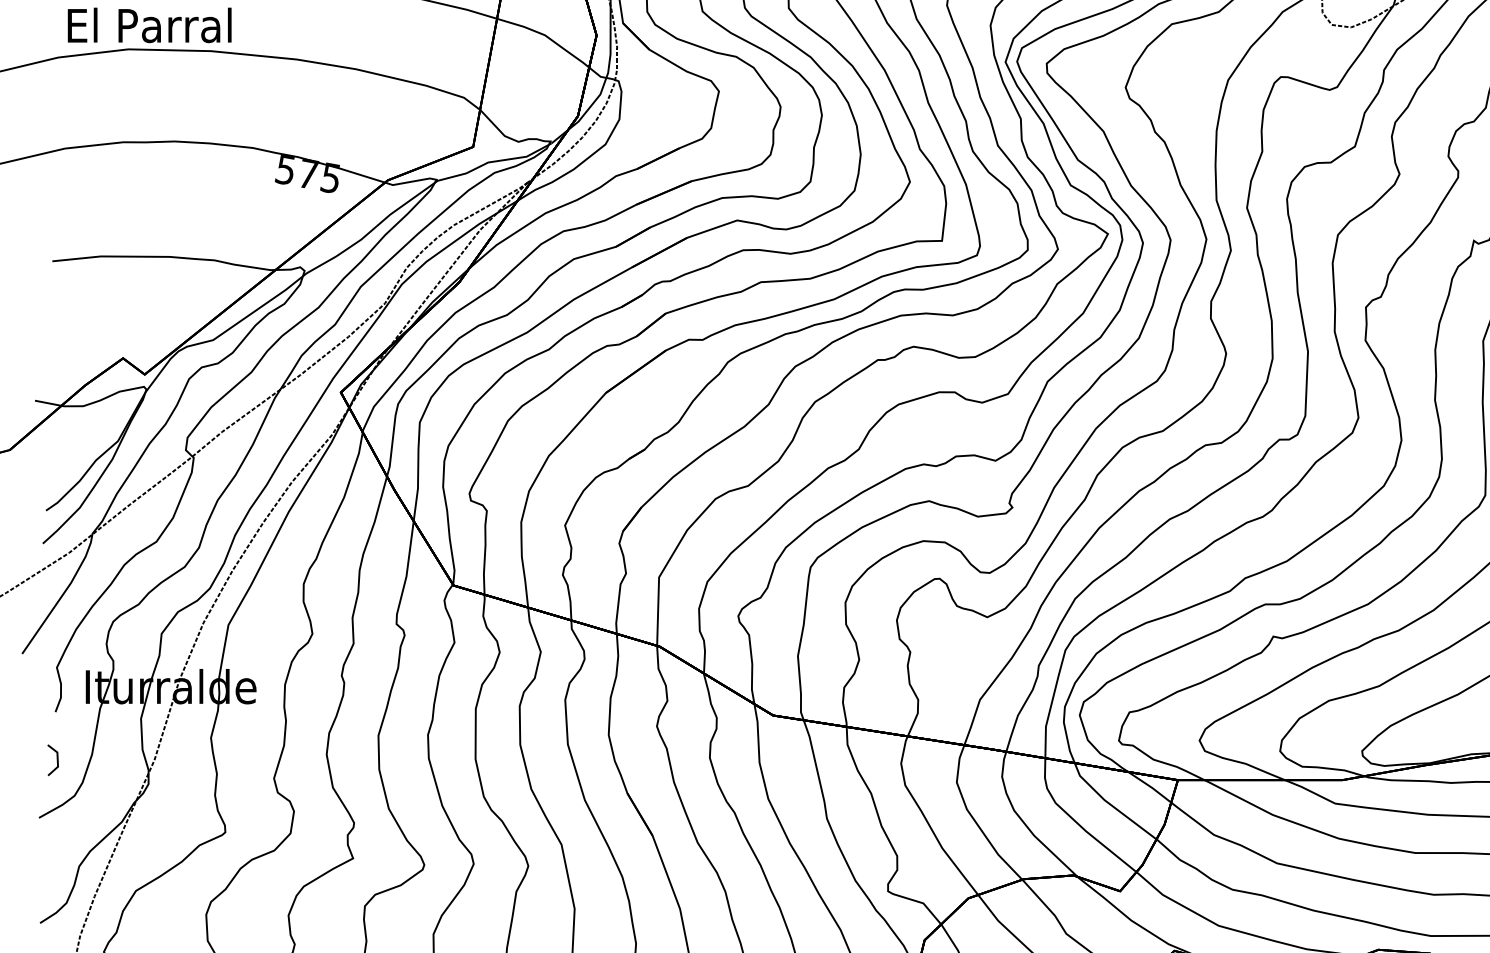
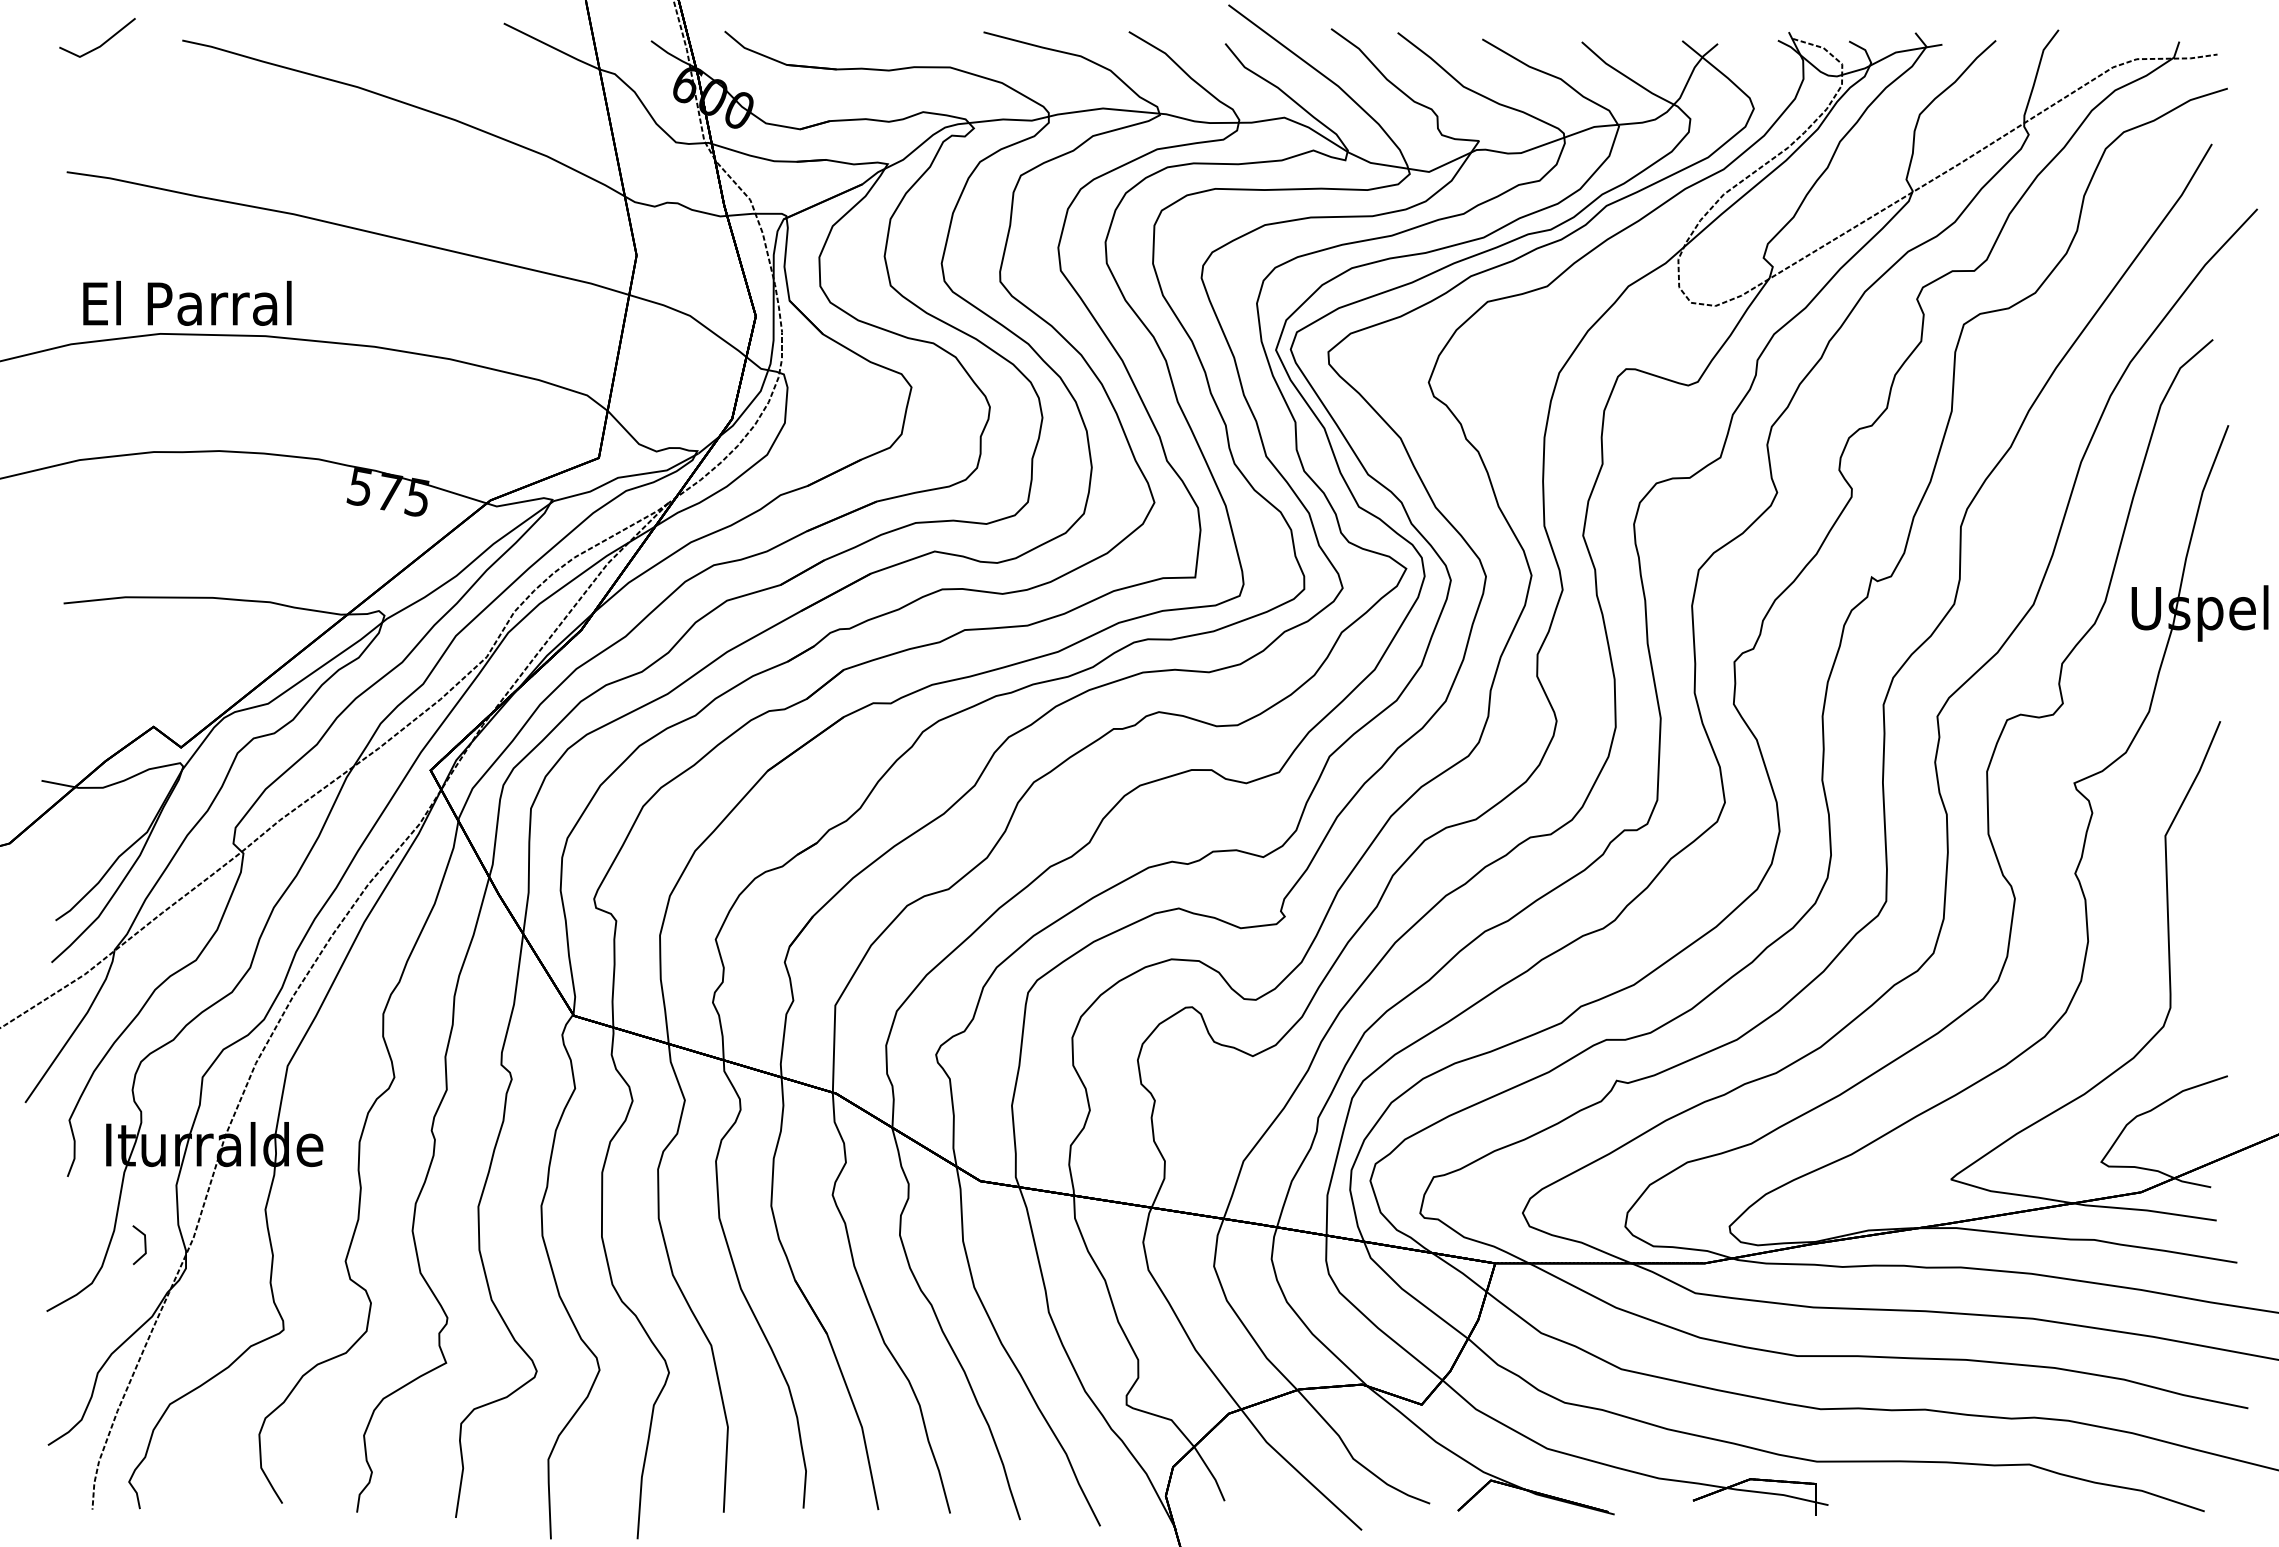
line: (56, 759) -> (144, 1244), moved

